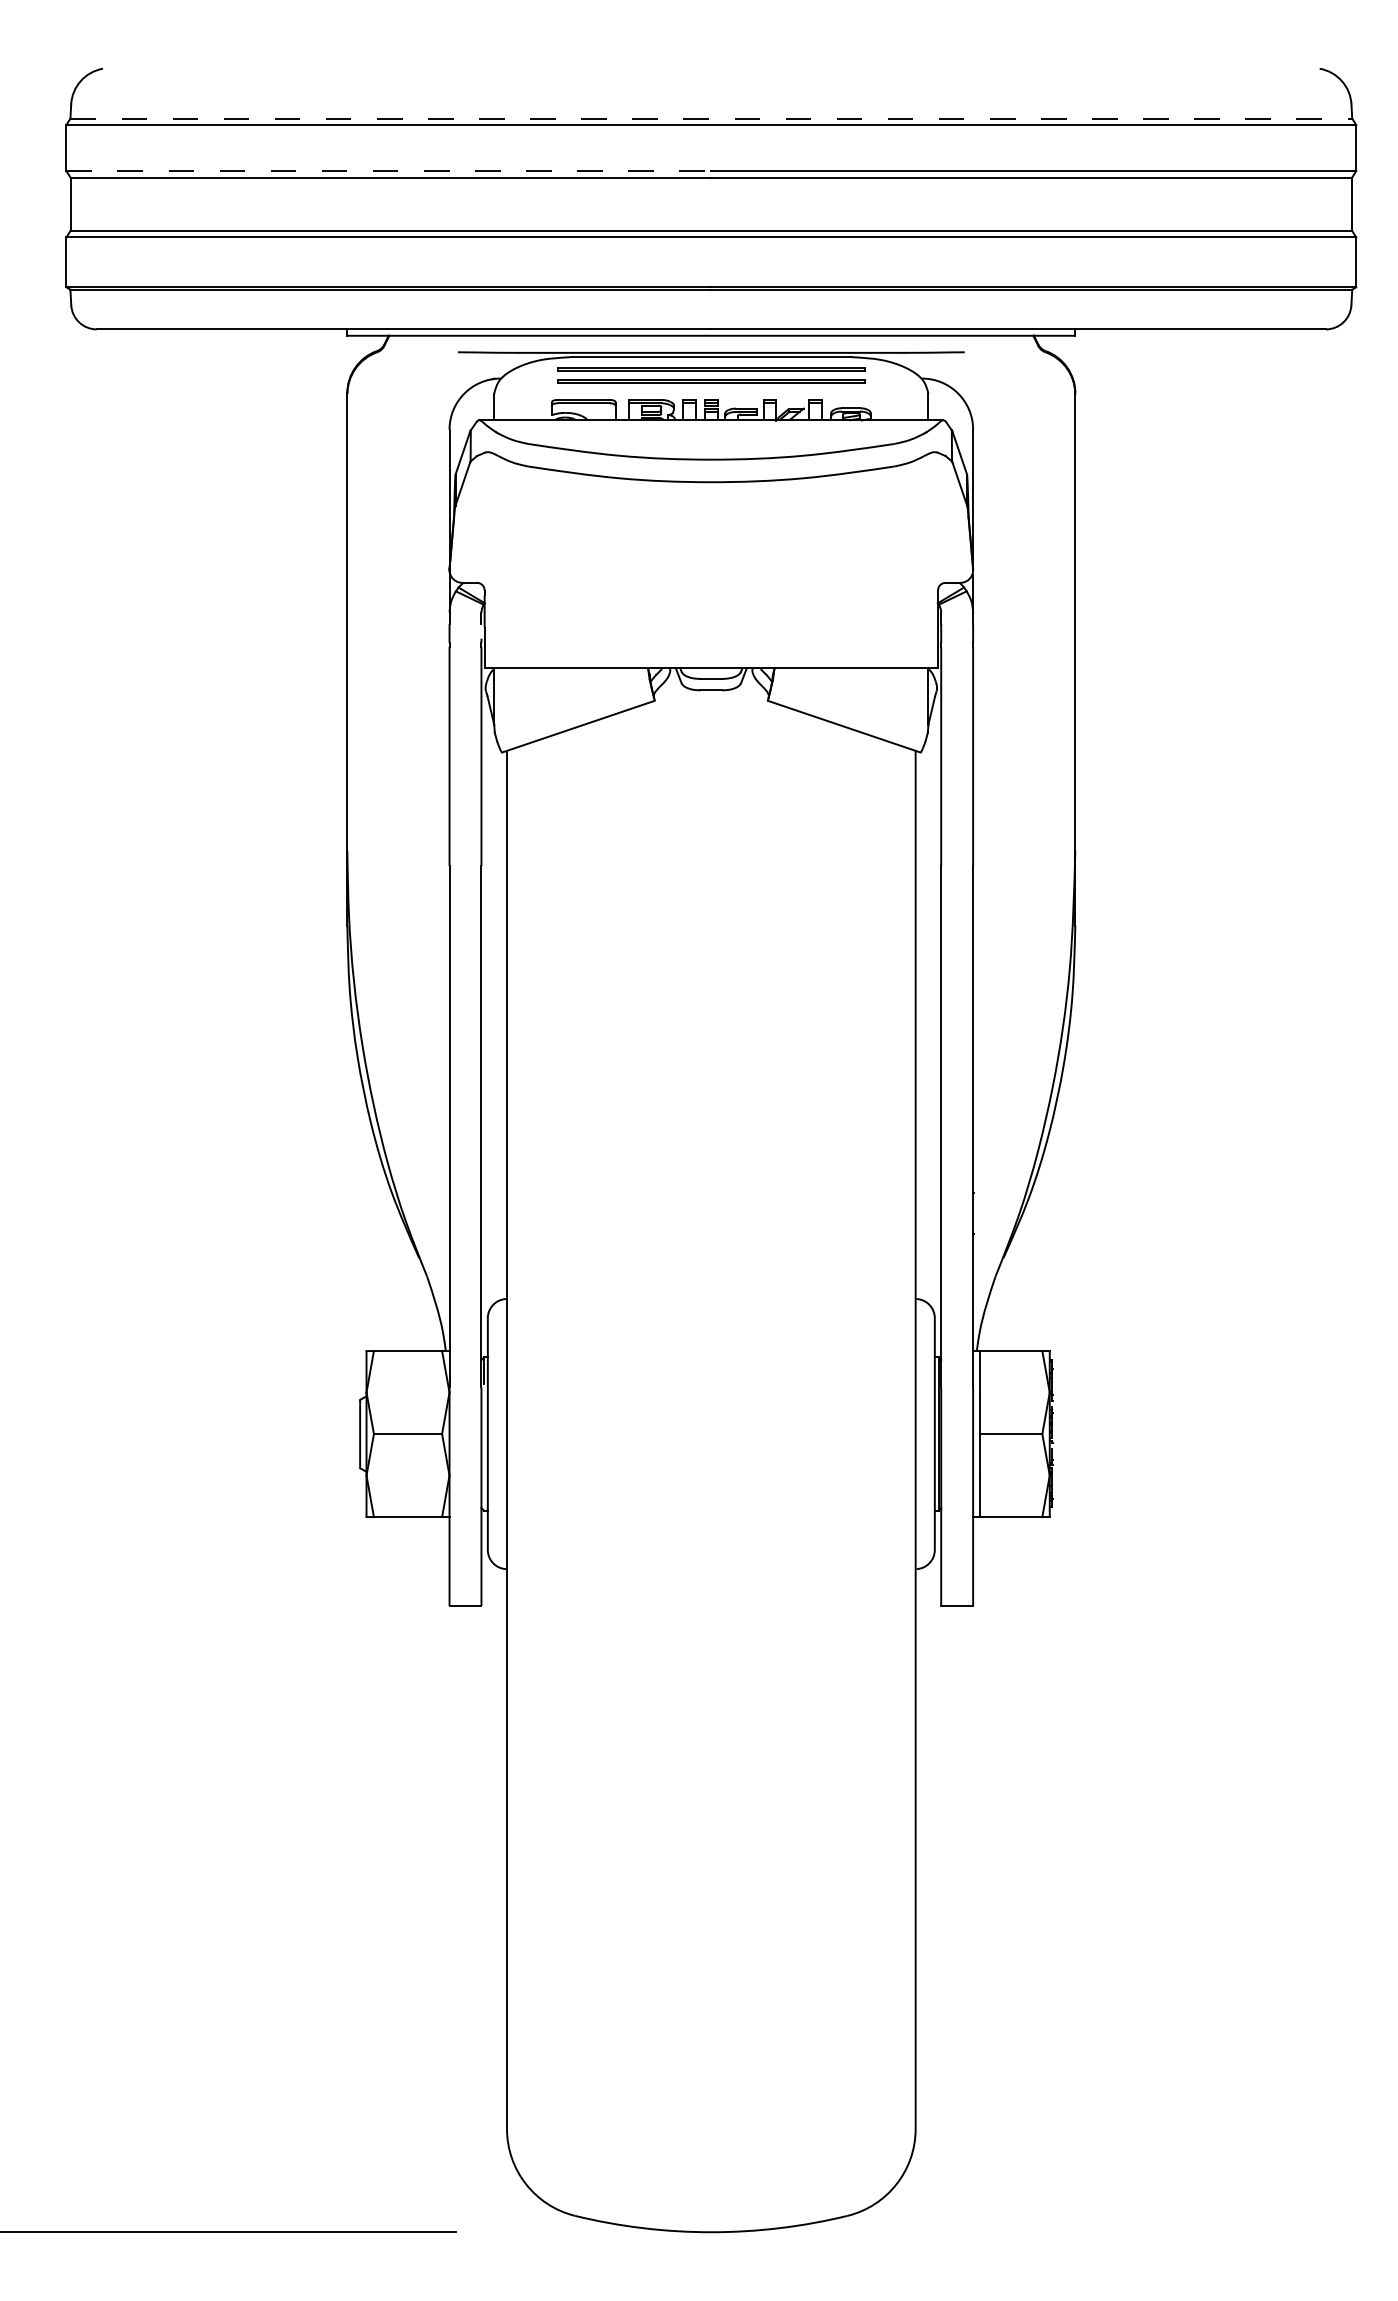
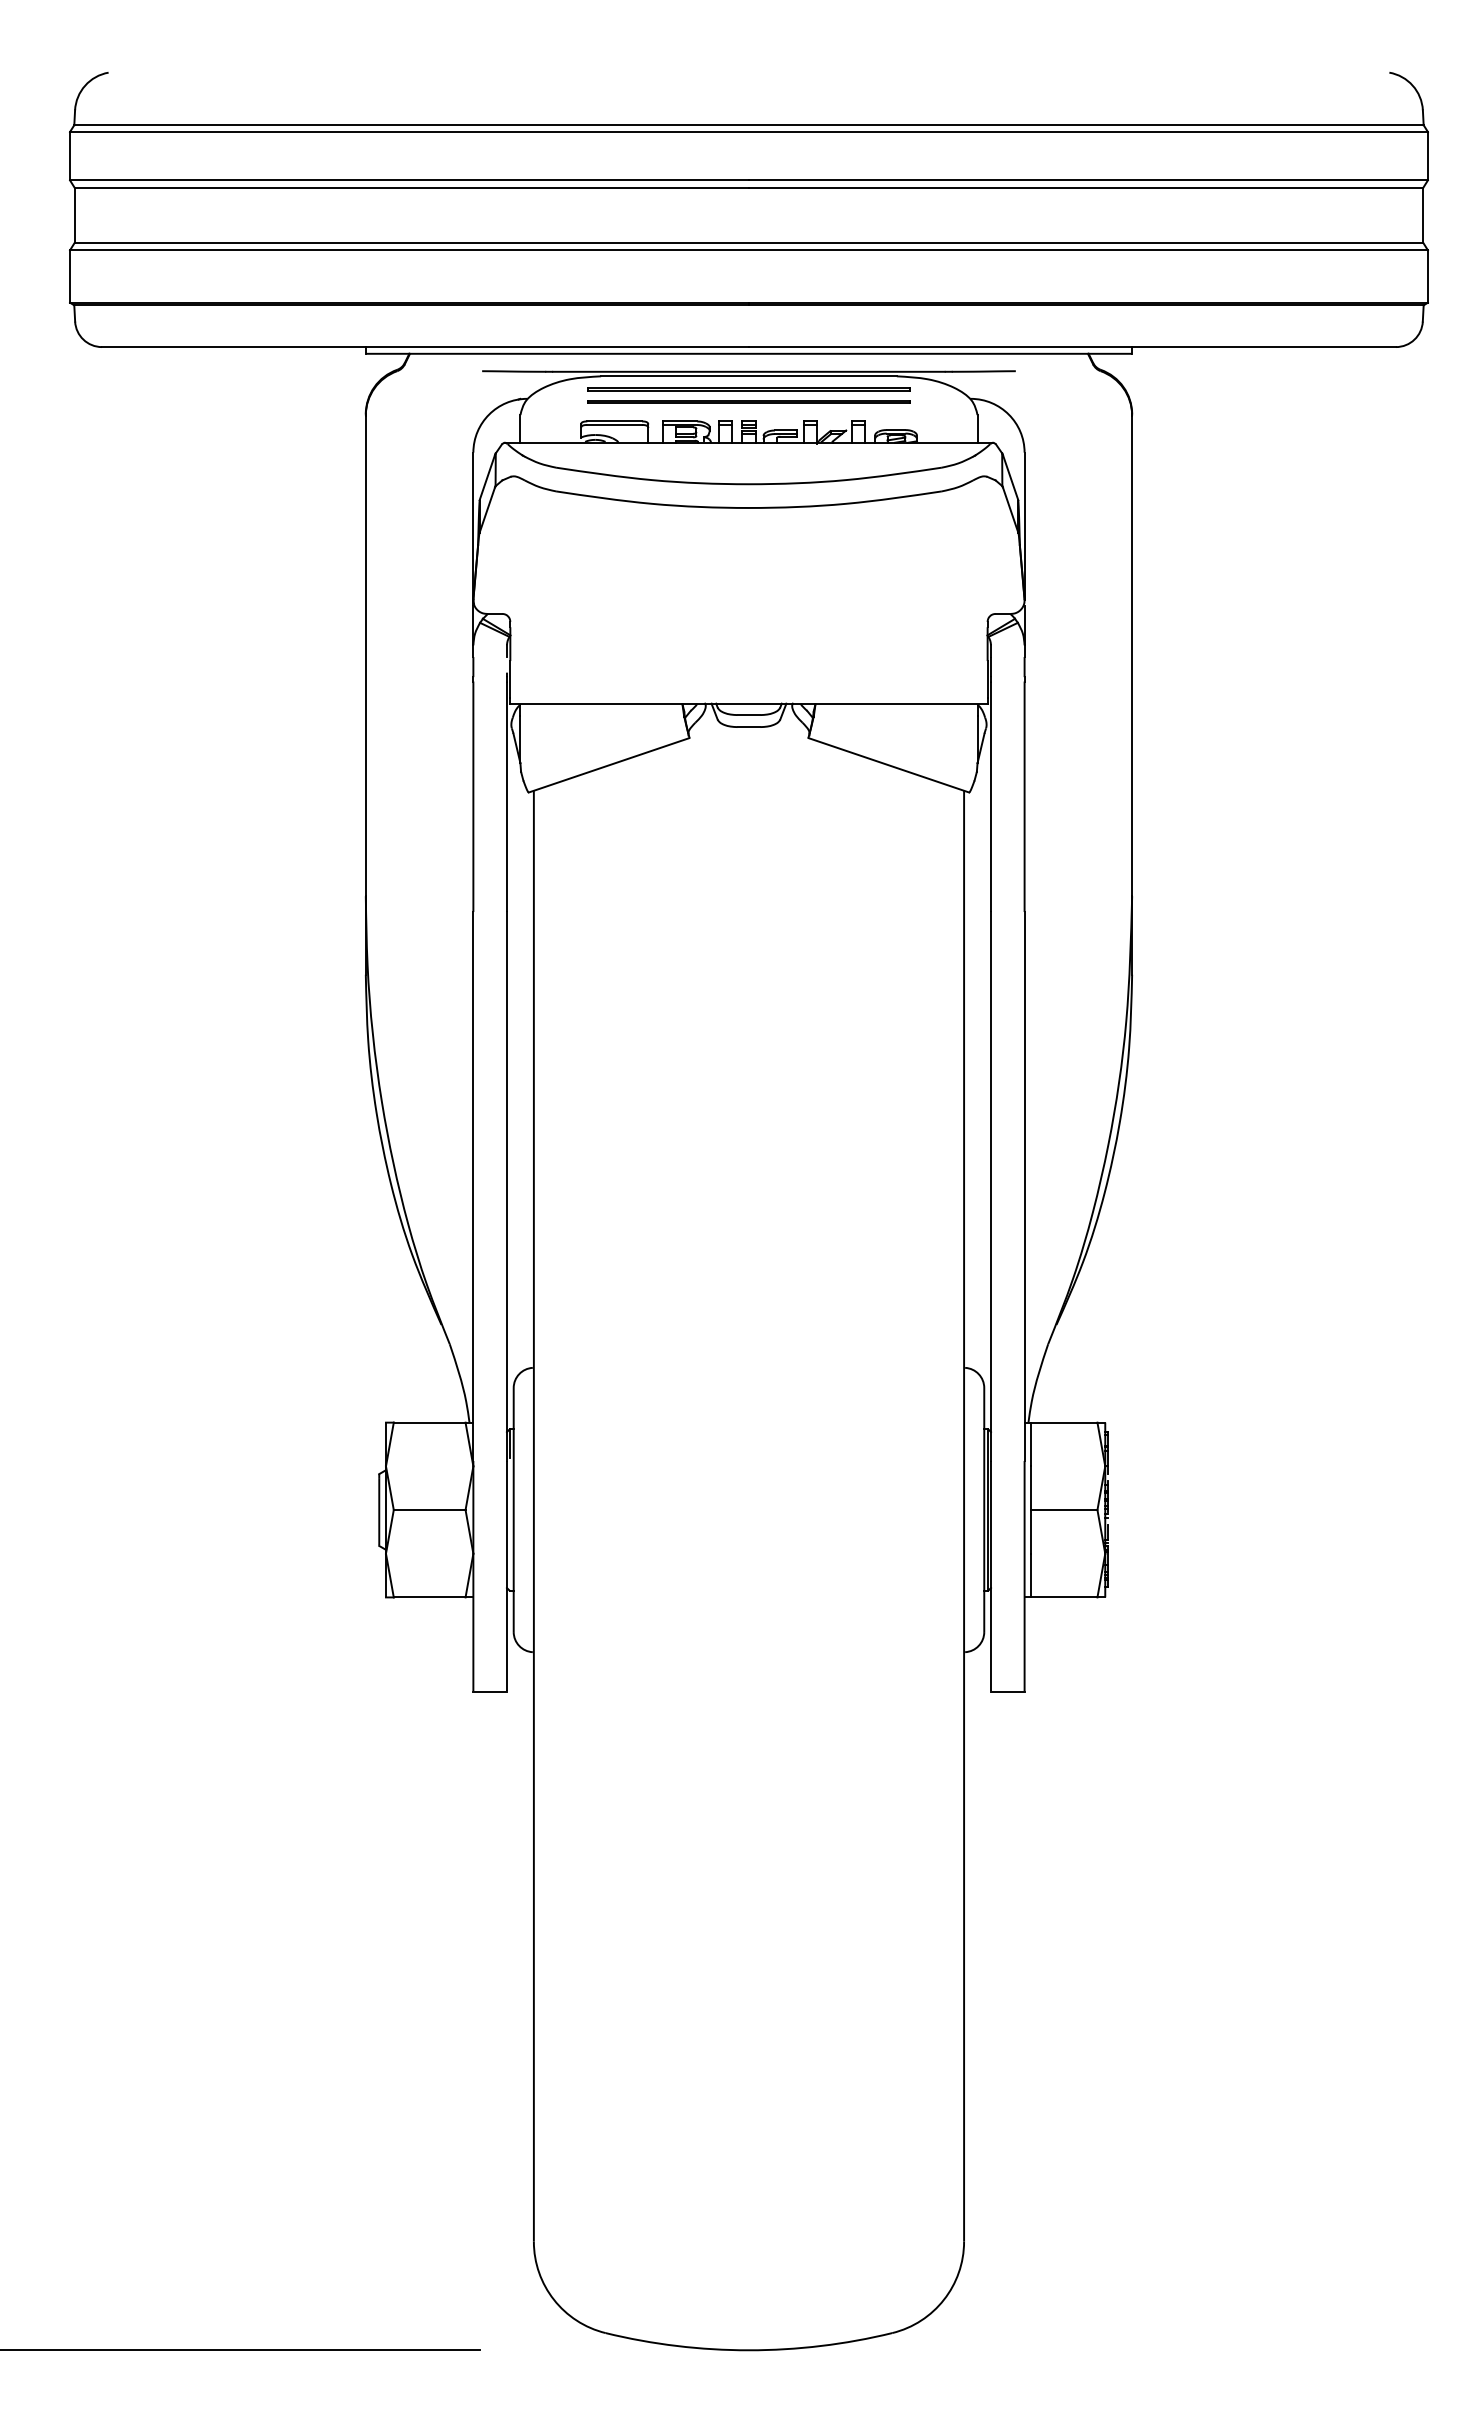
line: (710, 118) -> (748, 125), dashed -> solid
line: (389, 171) -> (410, 180), dashed -> solid

